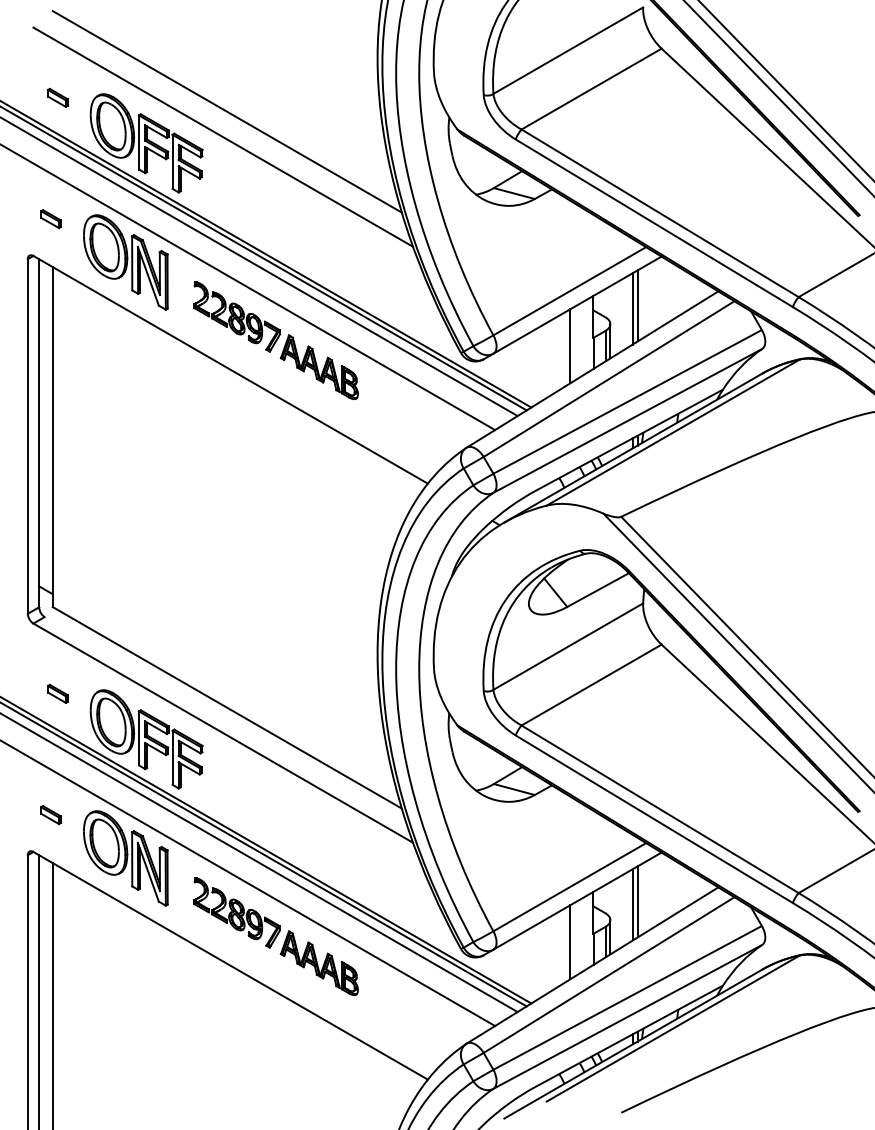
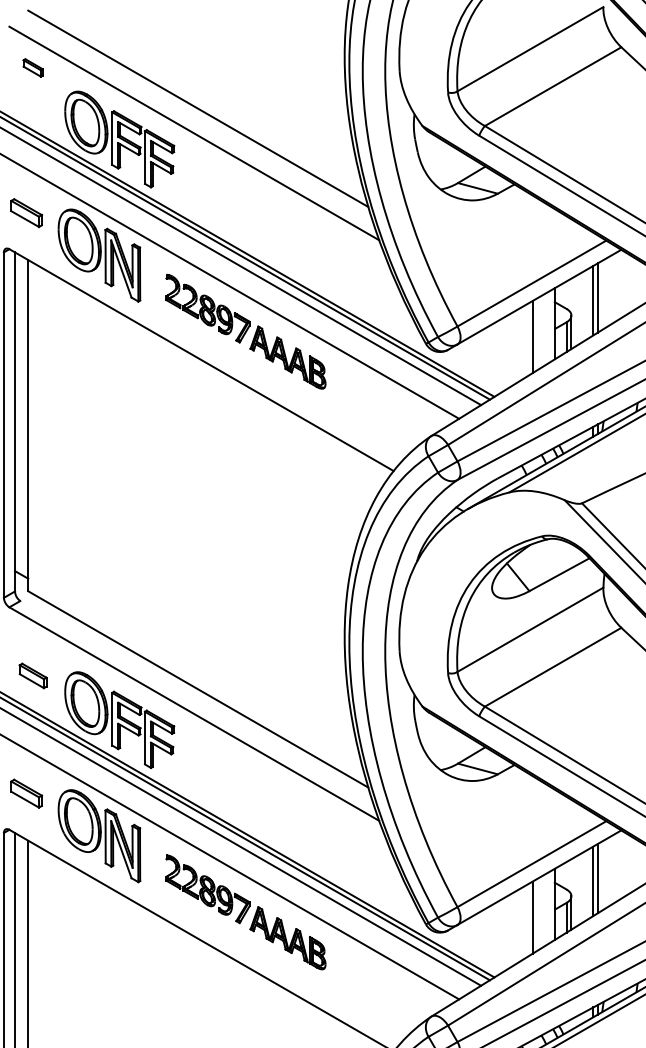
part: (57, 97) -> (32, 67), moved
part: (50, 219) -> (26, 213), size x1.6
part: (57, 693) -> (32, 675), size x1.4
part: (50, 815) -> (26, 794), size x1.6

